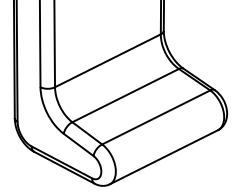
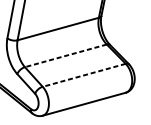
line: (125, 95) -> (65, 55), solid -> dashed
line: (155, 117) -> (83, 75), solid -> dashed

